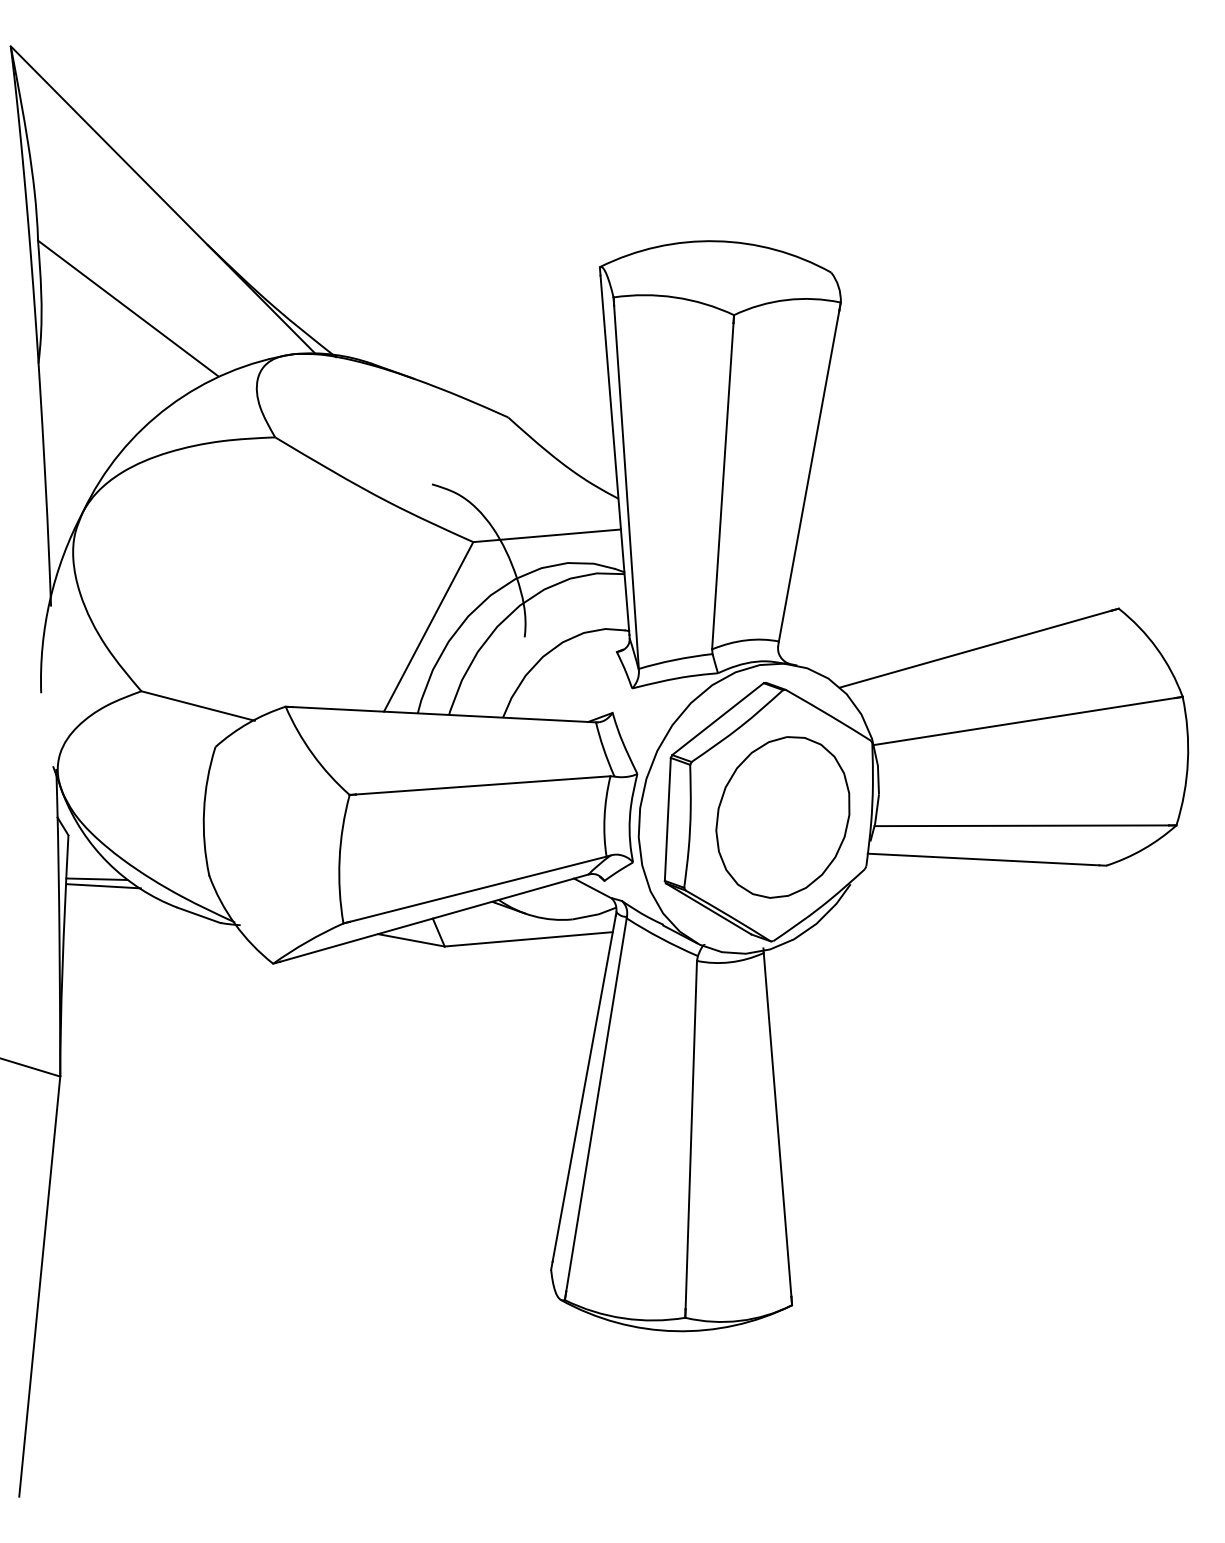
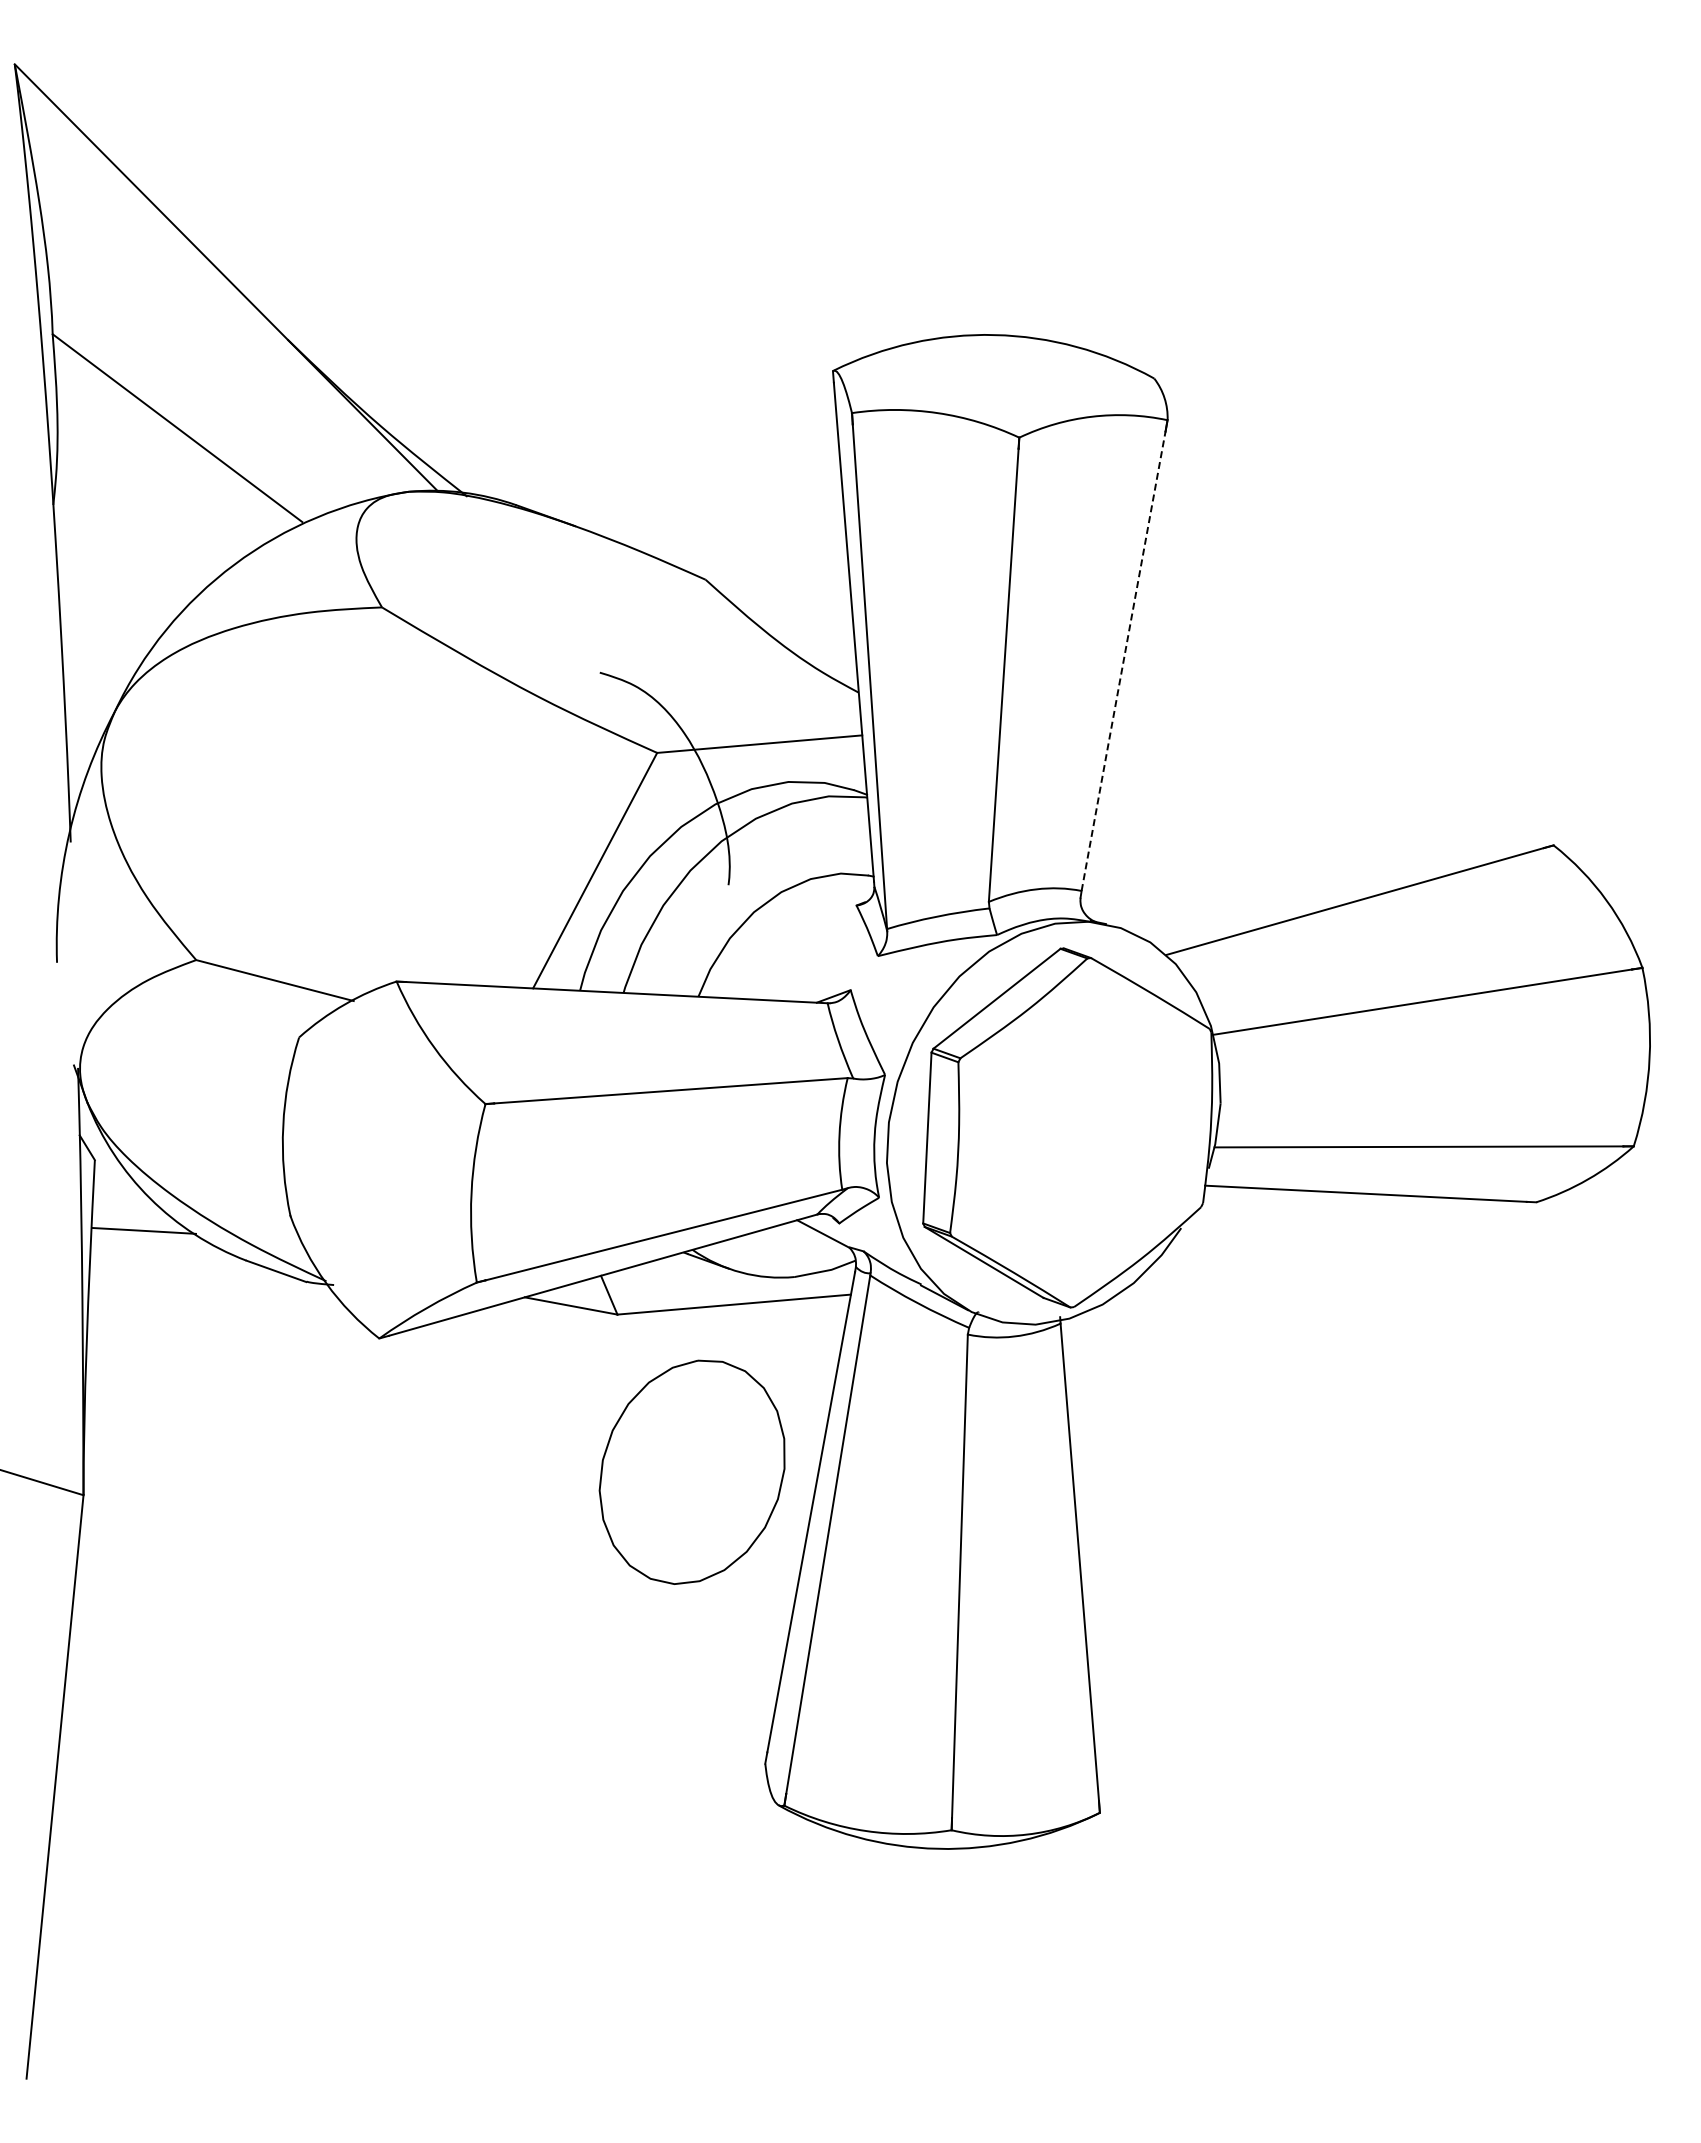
line: (809, 476) -> (1123, 661), solid -> dashed
part: (782, 816) -> (691, 1471), moved
line: (96, 879) -> (133, 1221), removed

